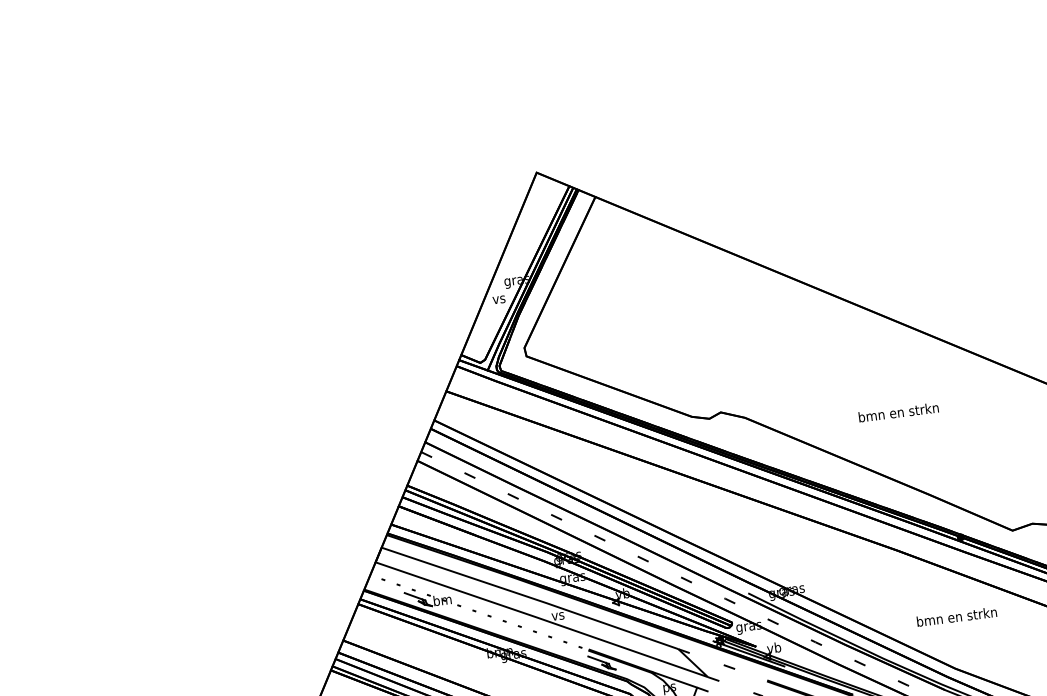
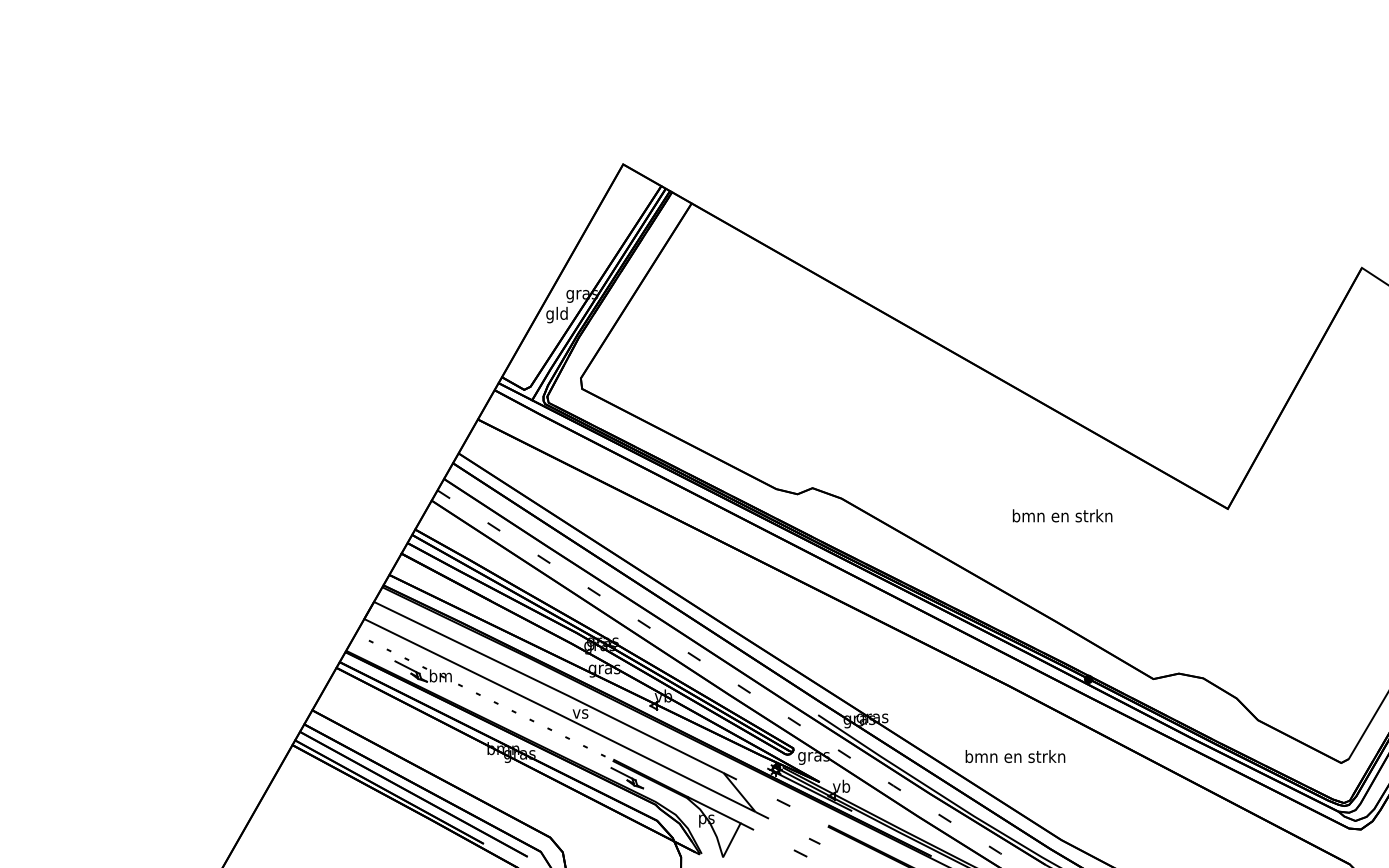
text: (498, 299) -> (556, 314), vs -> gld
text: (898, 412) -> (1062, 515), moved
text: (956, 616) -> (1015, 756), moved

